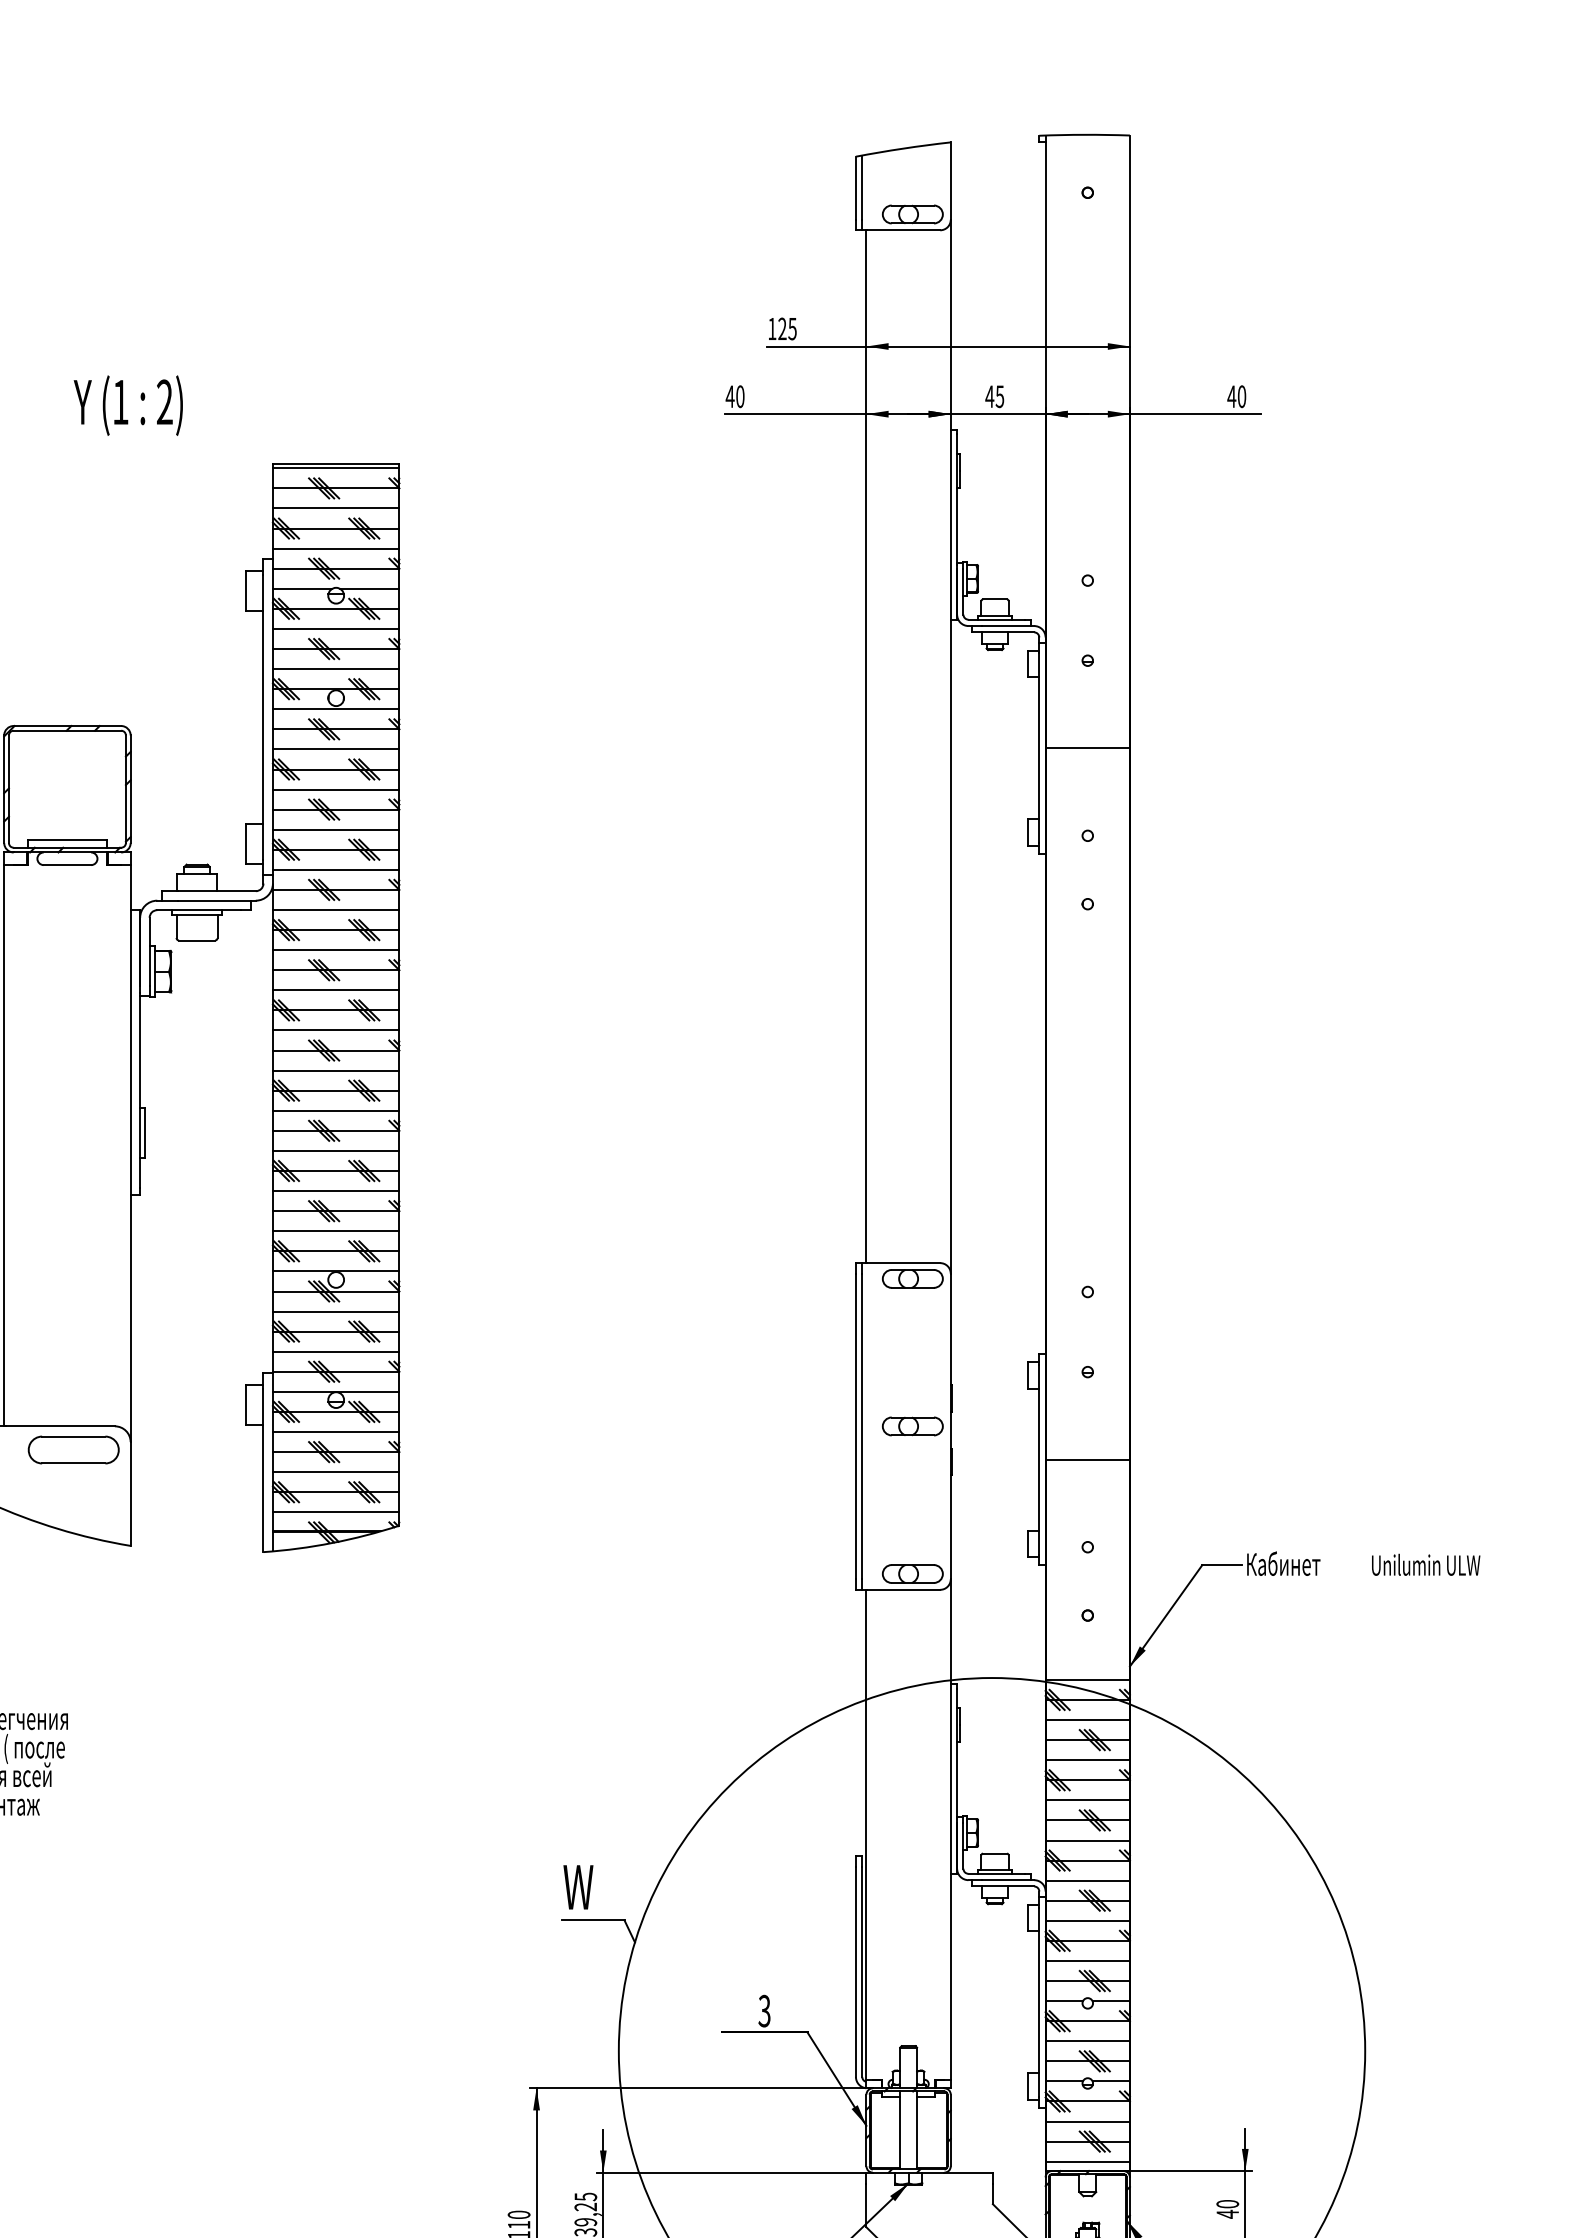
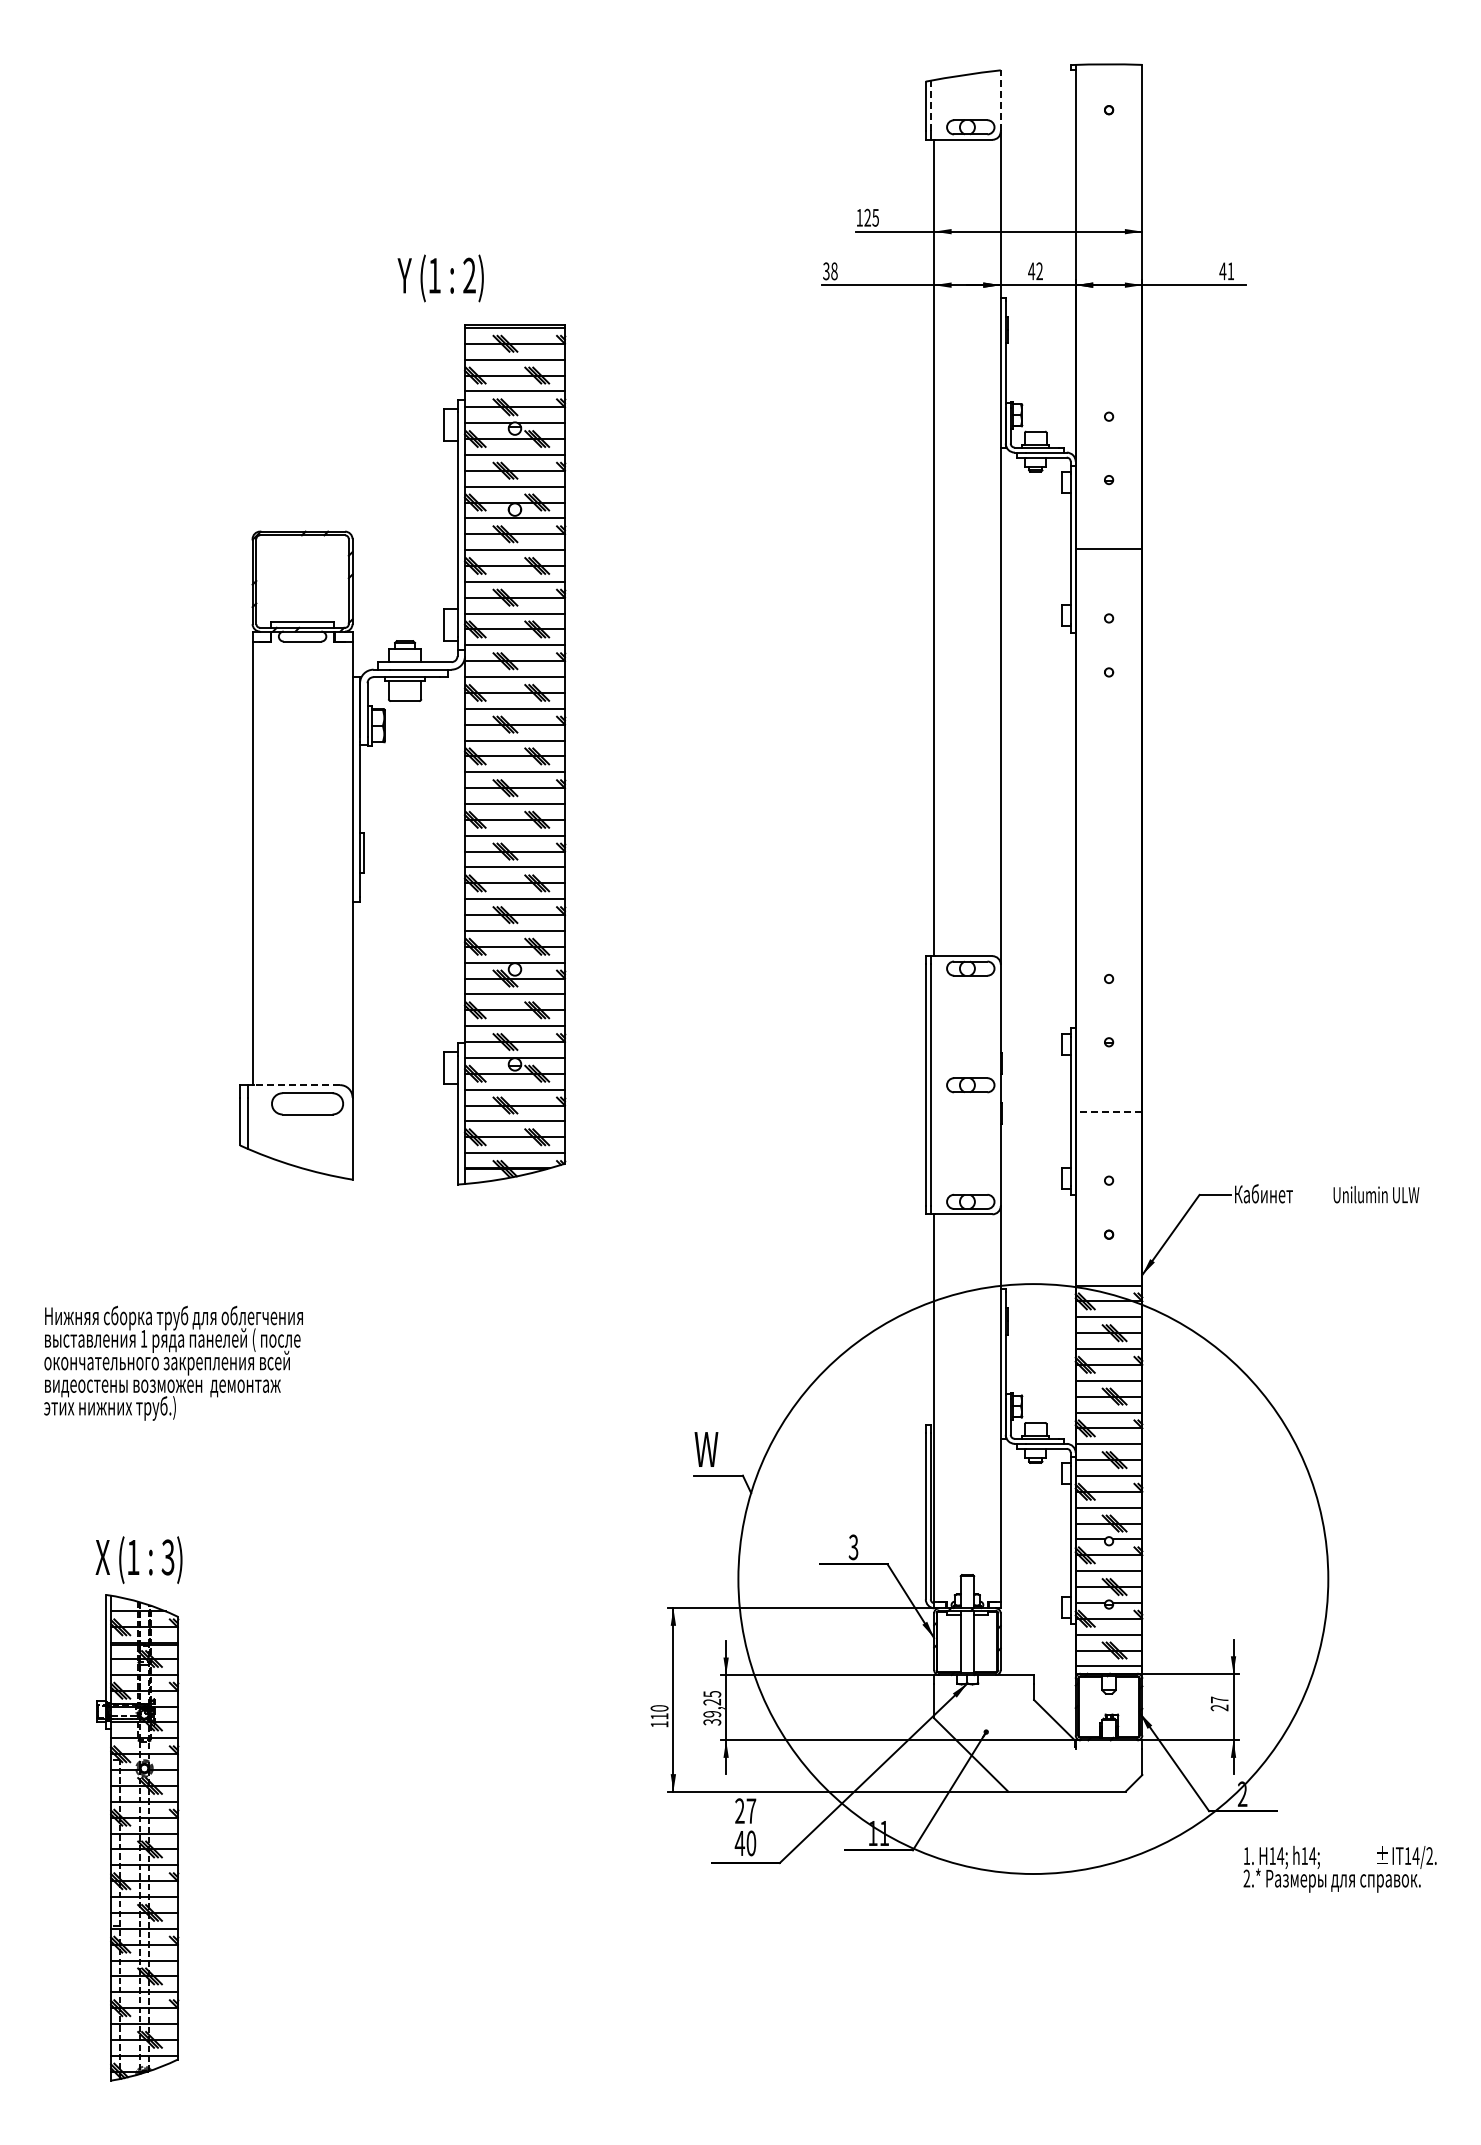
line: (950, 180) -> (1000, 100), solid -> dashed
line: (861, 186) -> (930, 105), solid -> dashed
text: (734, 396) -> (829, 271), 40 -> 38
text: (999, 396) -> (1039, 271), 45 -> 42
text: (1241, 396) -> (1230, 271), 40 -> 41
text: (128, 405) -> (440, 278), moved
line: (59, 1426) -> (296, 1085), solid -> dashed
line: (1087, 1459) -> (1108, 1111), solid -> dashed
text: (1227, 2208) -> (1219, 1703), 40 -> 27

